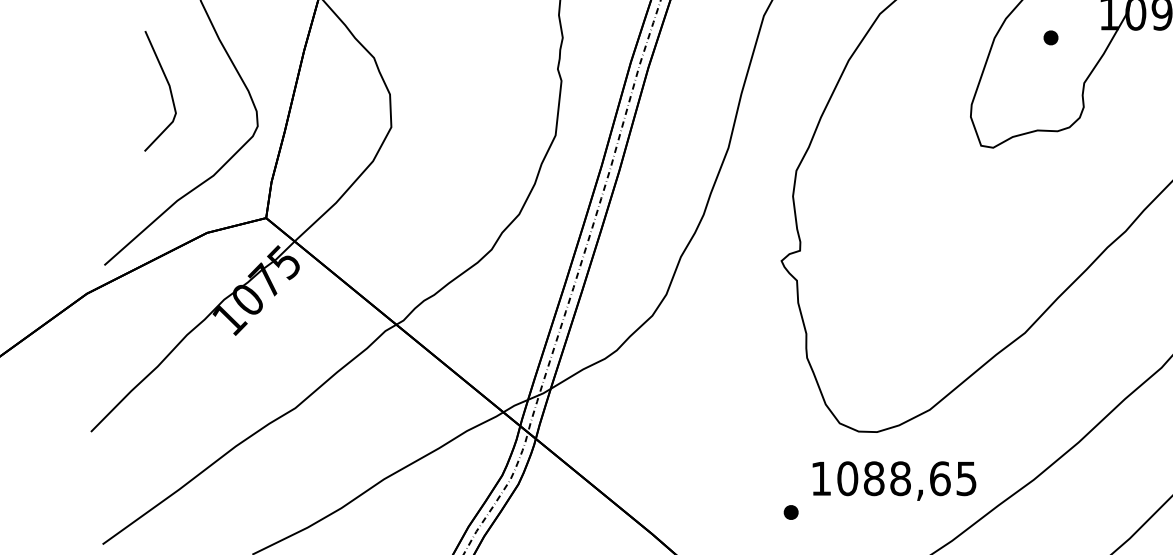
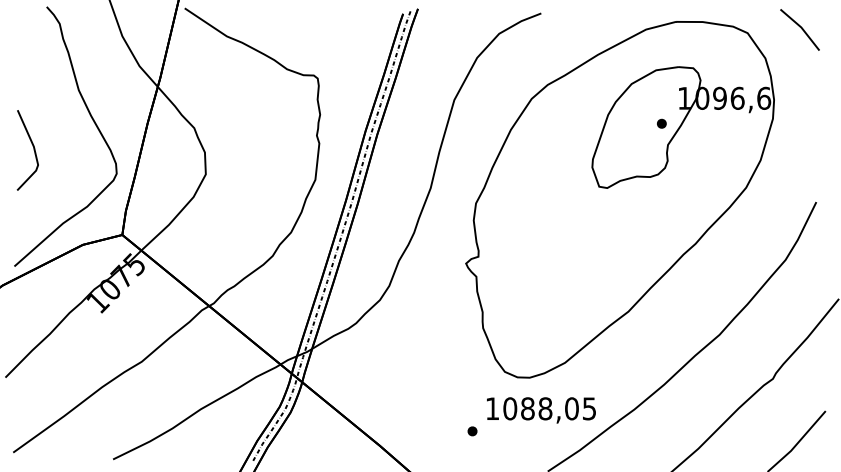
part: (1050, 37) -> (661, 123), moved
line: (168, 91) -> (33, 150), moved
text: (939, 478) -> (571, 408), 1088,65 -> 1088,05

